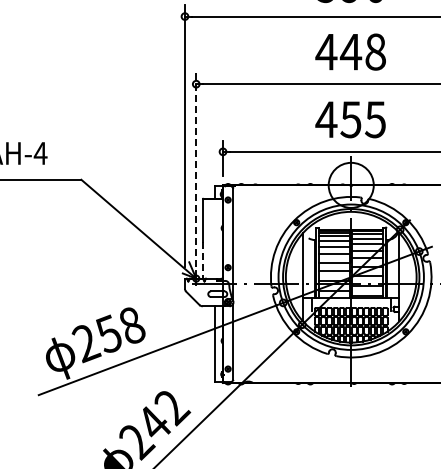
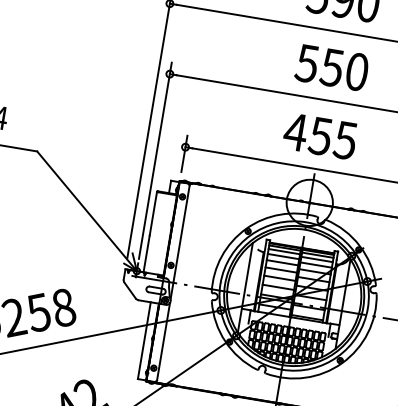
text: (350, 51) -> (331, 67), 448 -> 550
line: (196, 169) -> (155, 160), dashed -> solid
line: (202, 260) -> (146, 253), dashed -> solid

